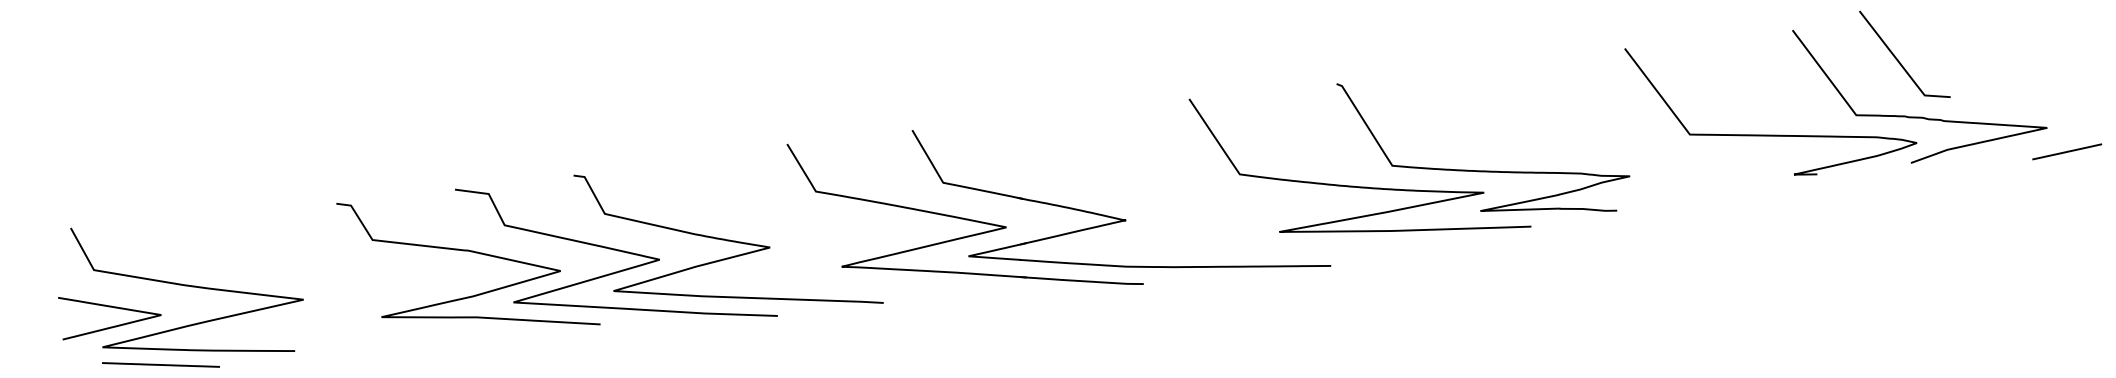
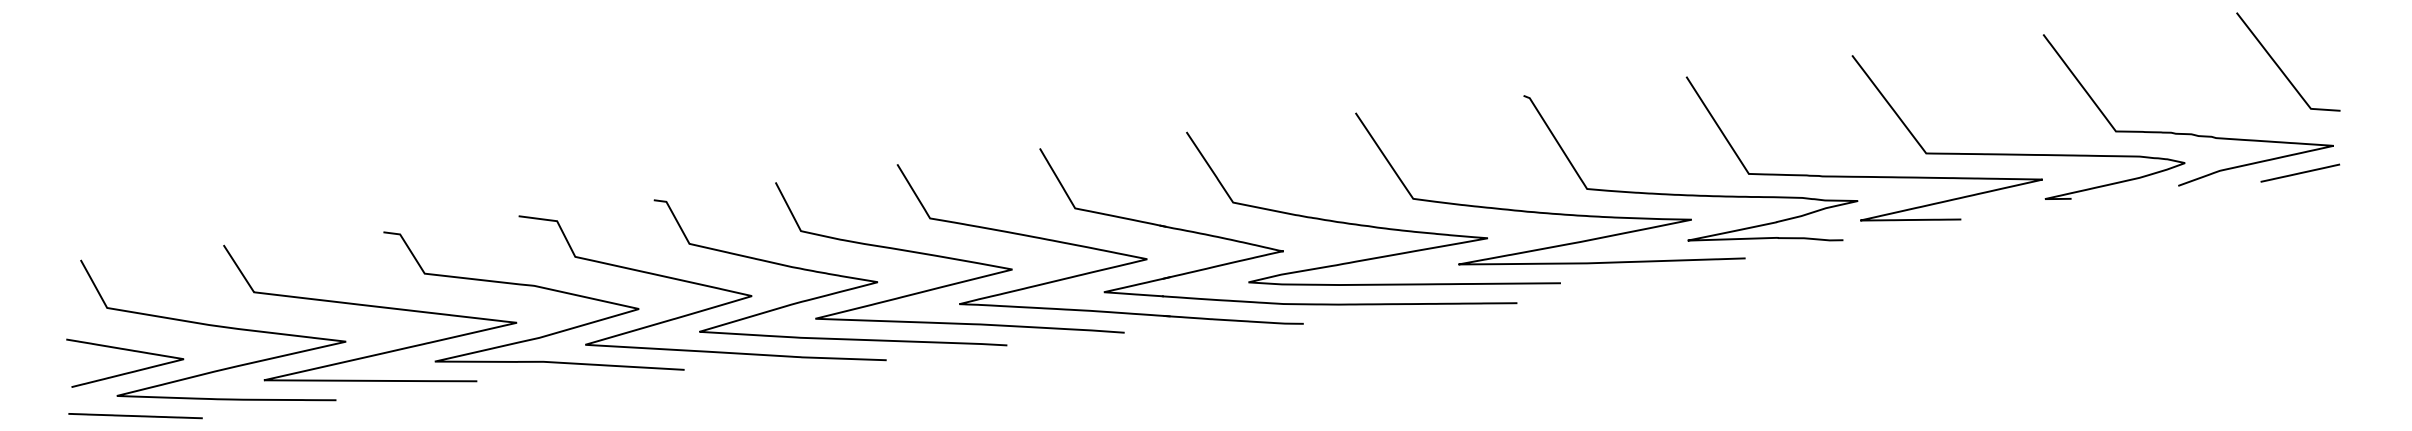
curve: (1898, 59) -> (2280, 67), moved
line: (2067, 151) -> (2300, 172), moved
curve: (1628, 153) -> (1856, 175), added
curve: (1204, 197) -> (1372, 225), added
curve: (832, 225) -> (949, 257), added
curve: (326, 269) -> (372, 307), added
line: (160, 365) -> (135, 416), moved

